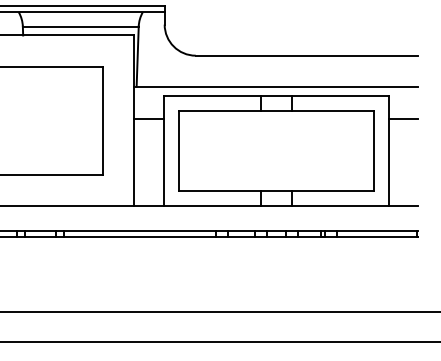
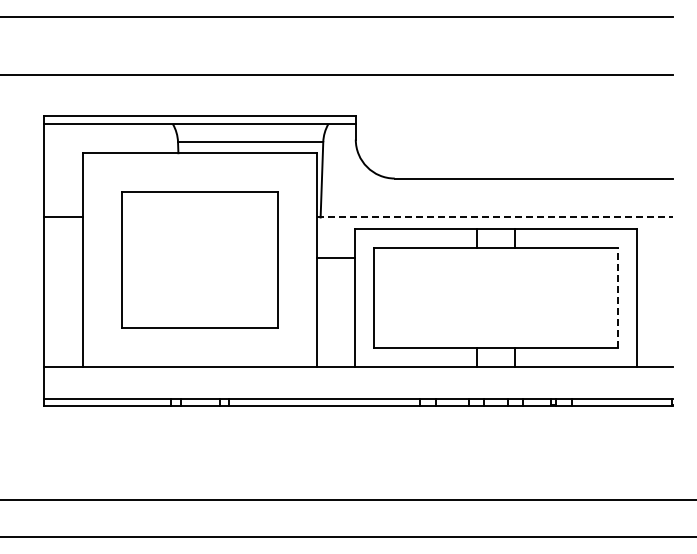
line: (276, 86) -> (495, 217), solid -> dashed
line: (403, 119) -> (655, 258), removed
line: (373, 151) -> (617, 298), solid -> dashed

